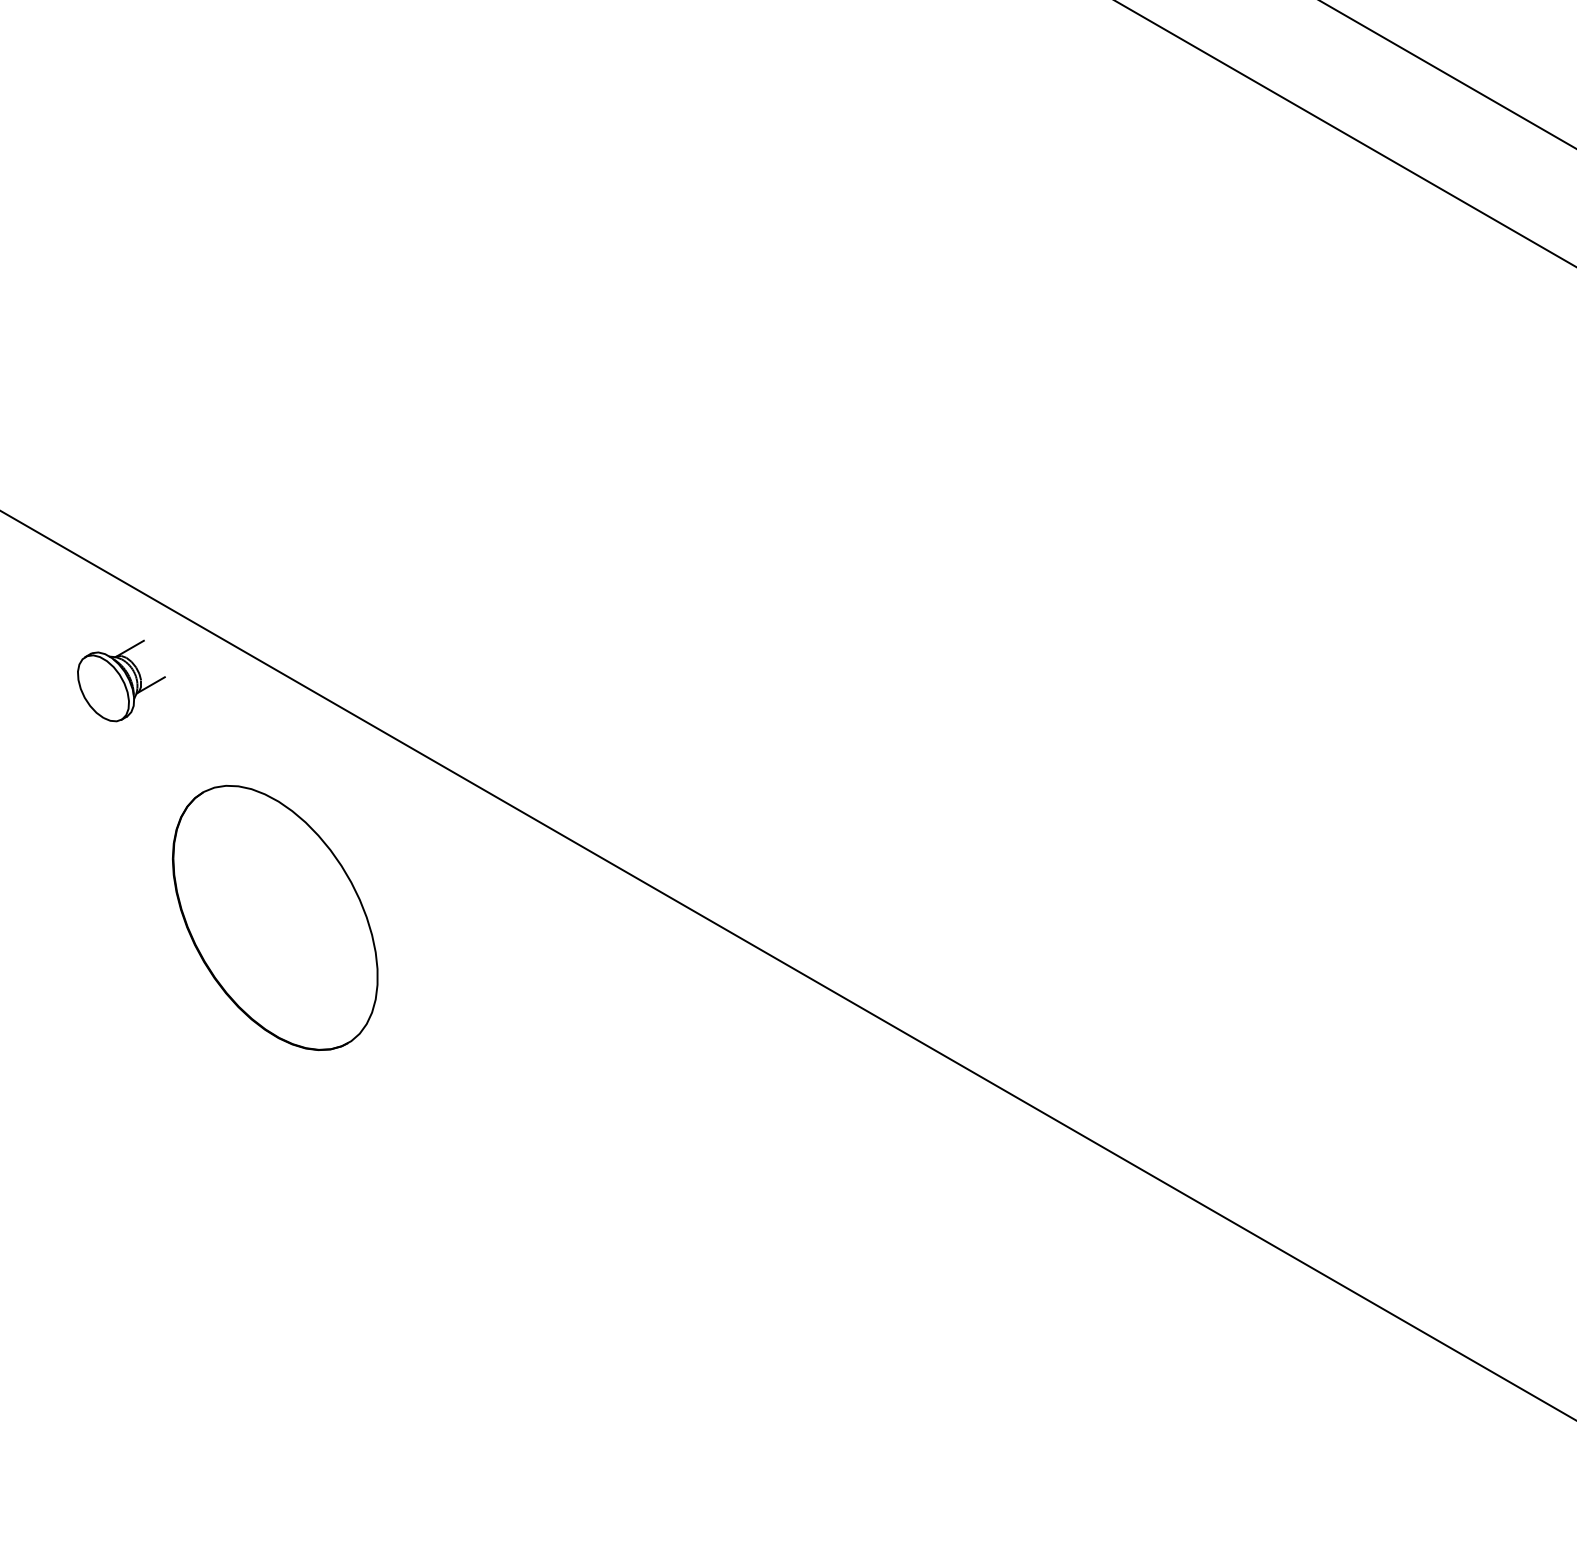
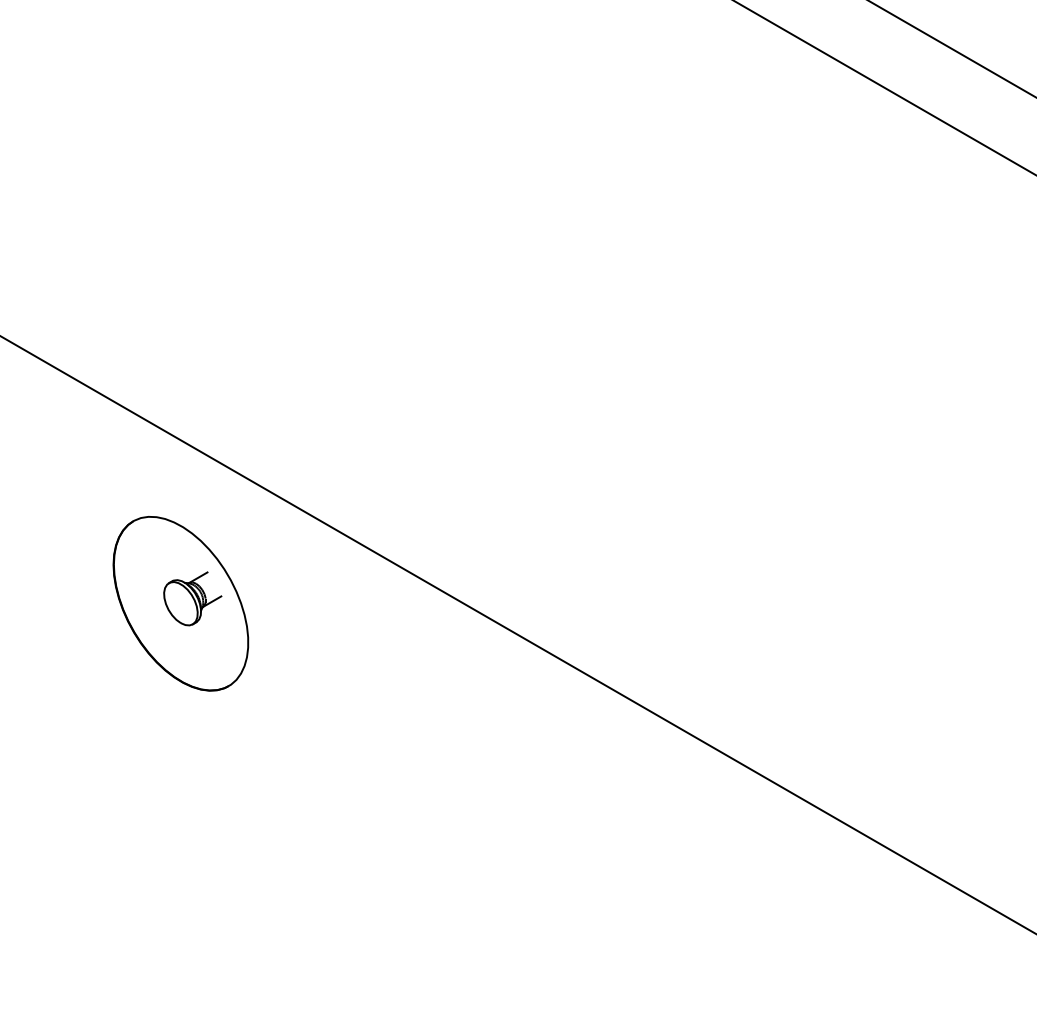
part: (121, 680) -> (192, 598), moved

